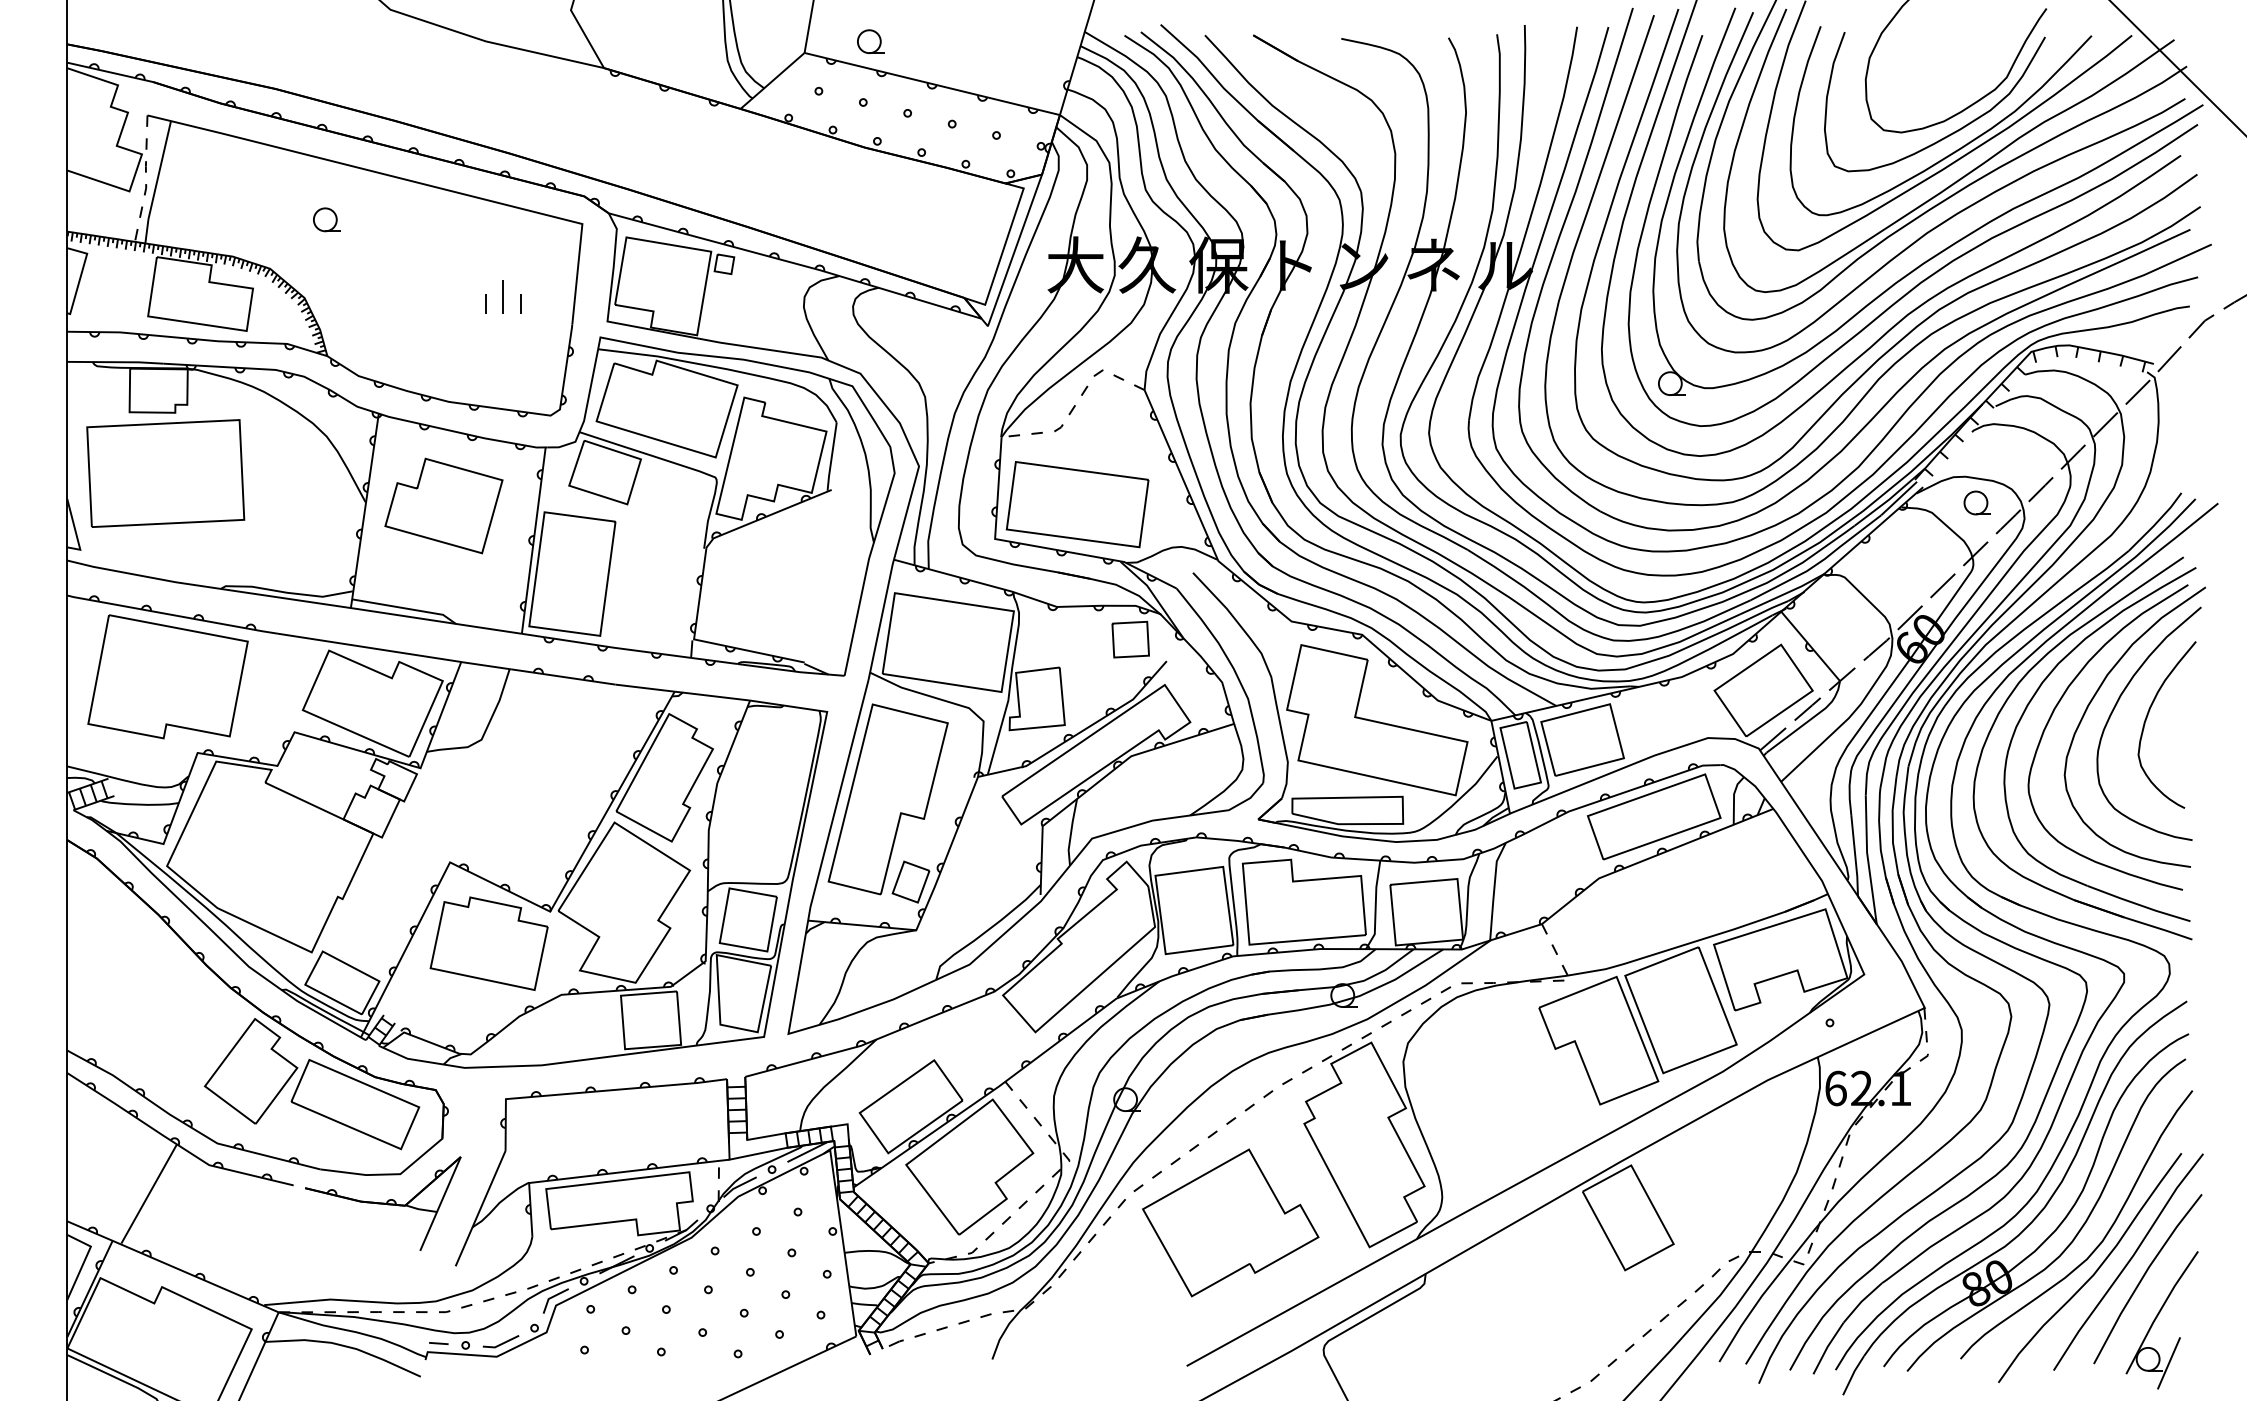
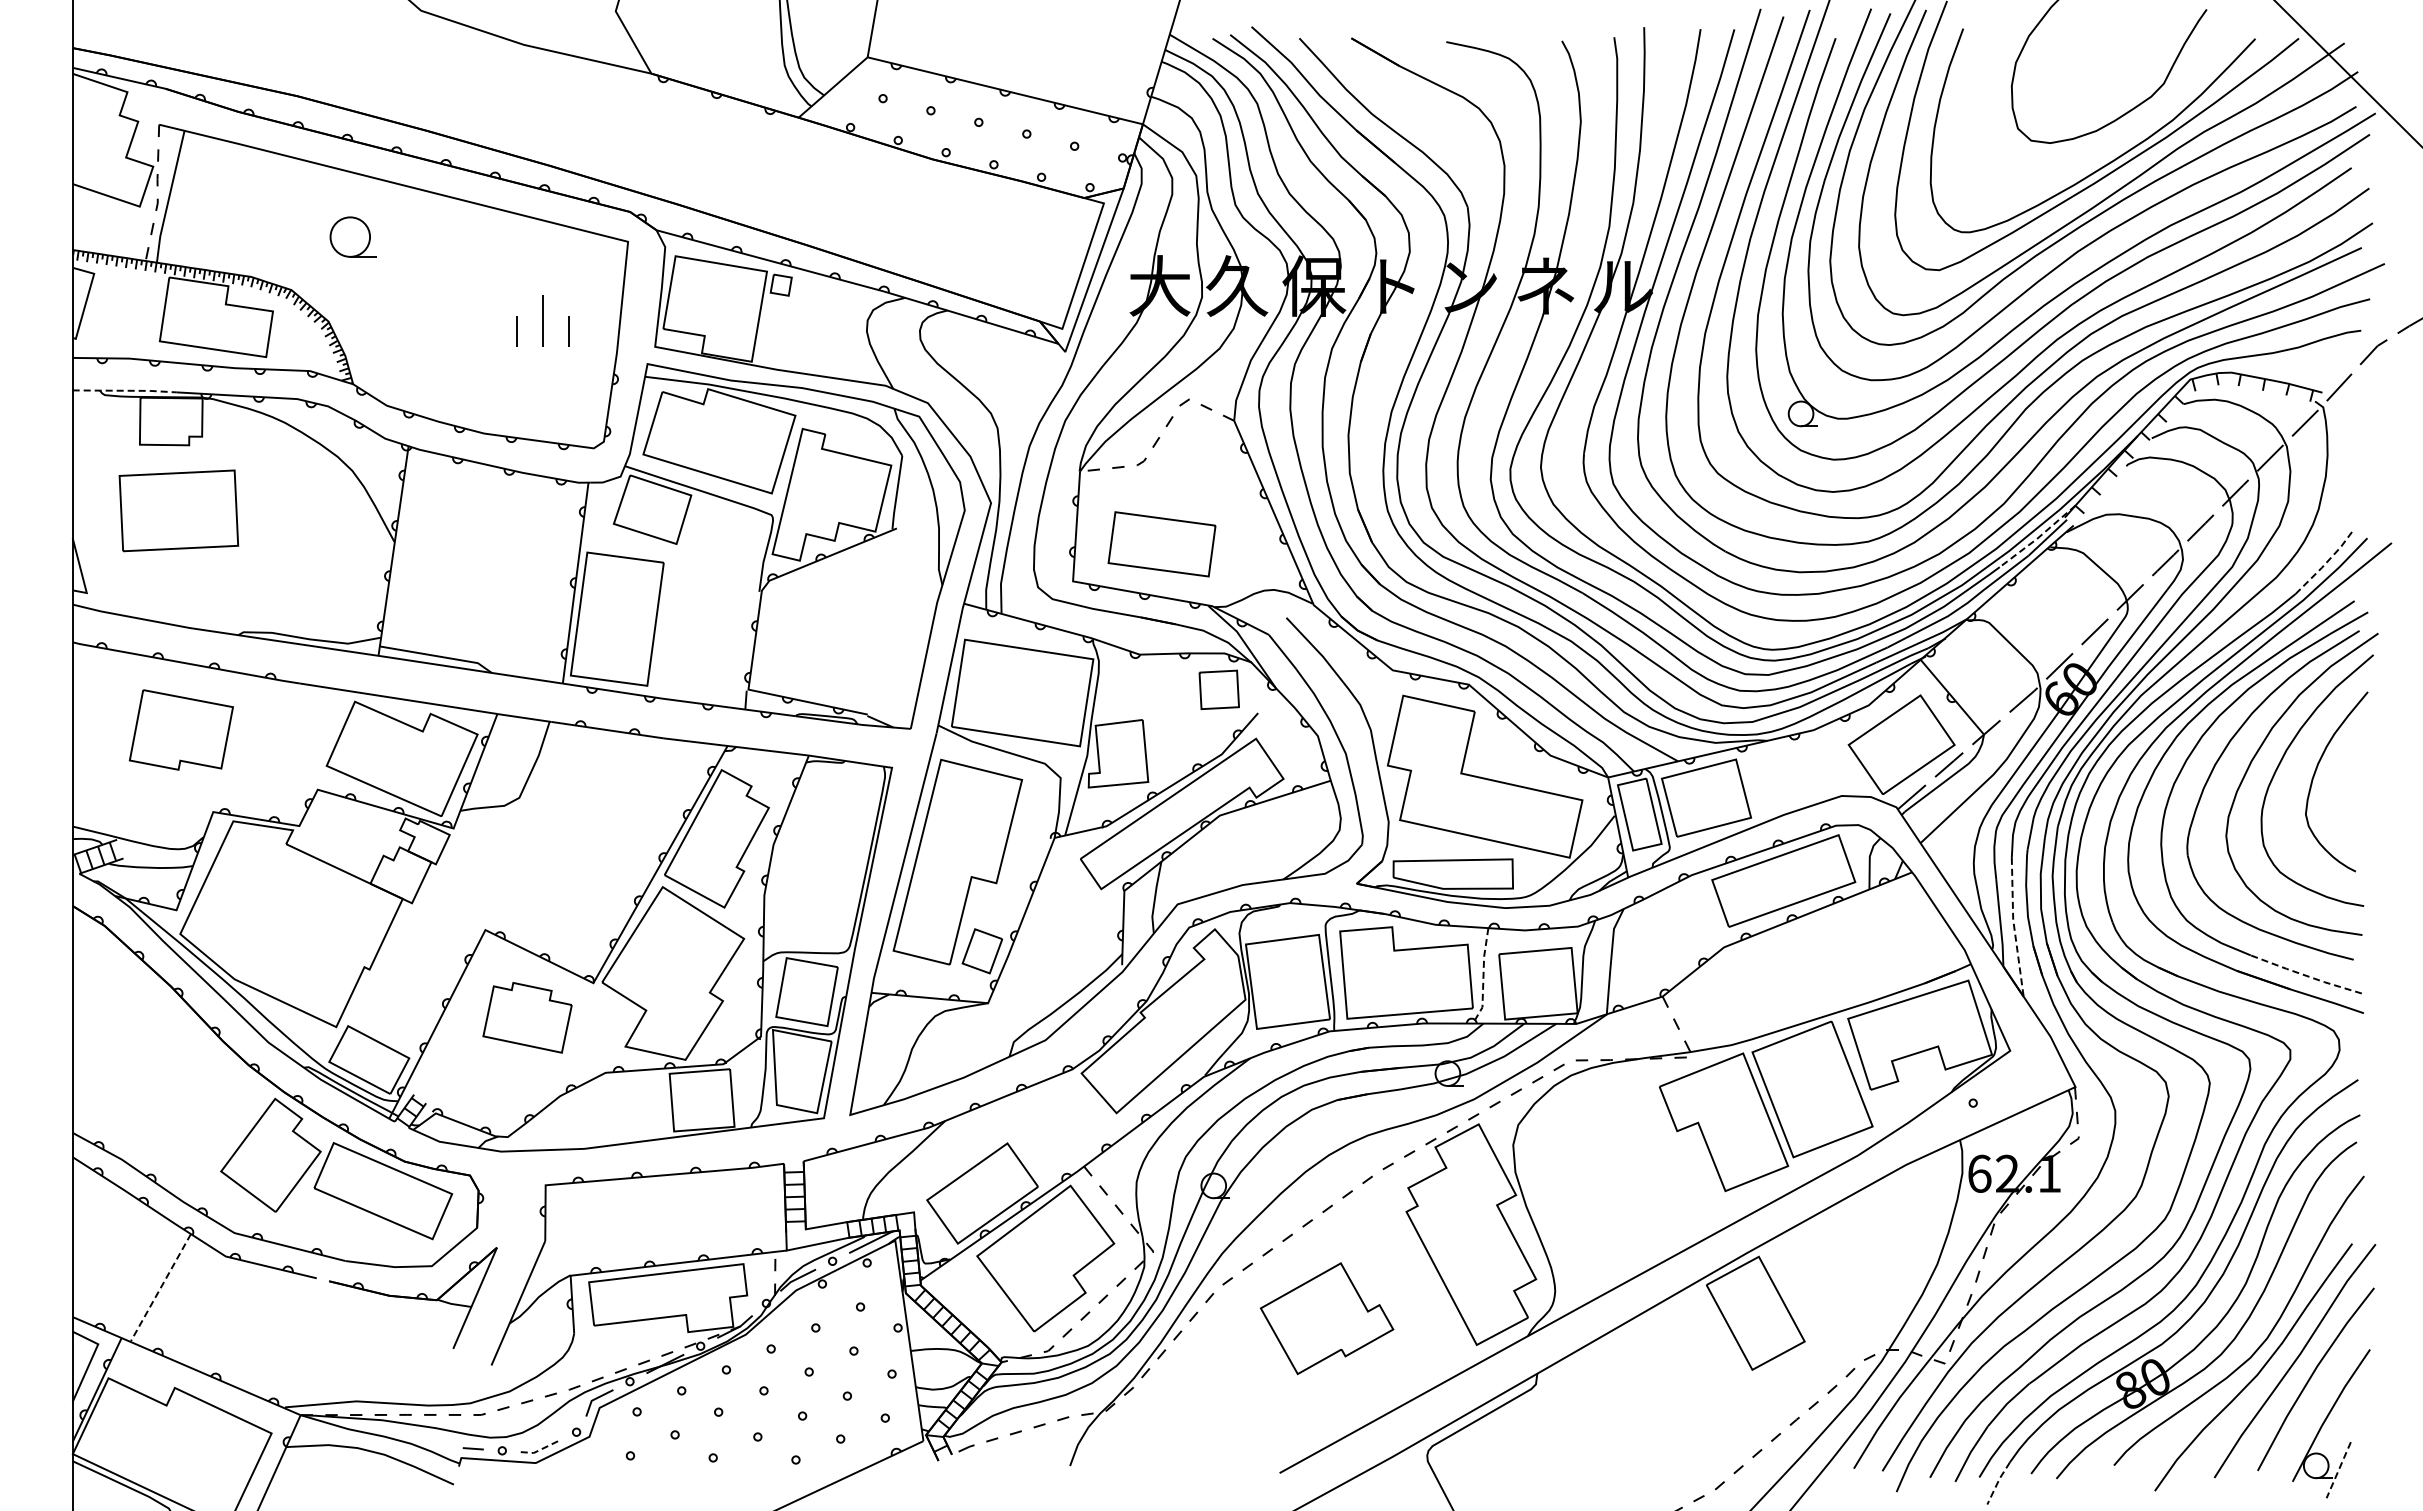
part: (870, 41) -> (938, 45), removed
curve: (1949, 133) -> (2102, 144), removed
part: (325, 220) -> (351, 237), size x1.6
part: (503, 297) -> (542, 320), size x1.4
line: (115, 361) -> (124, 390), solid -> dashed
part: (165, 473) -> (178, 510), size x0.7
line: (1889, 499) -> (2037, 538), solid -> dashed
part: (1976, 502) -> (2131, 542), removed
part: (1077, 504) -> (1161, 544), size x0.7
part: (443, 505) -> (478, 545), removed
line: (2156, 522) -> (2325, 563), solid -> dashed
part: (168, 676) -> (181, 729), size x0.6
line: (1868, 860) -> (2014, 927), solid -> dashed
line: (2138, 904) -> (2305, 975), solid -> dashed
line: (1375, 906) -> (1483, 977), solid -> dashed
part: (489, 943) -> (527, 1017), size x0.7
line: (148, 1193) -> (160, 1287), solid -> dashed
part: (1230, 1222) -> (1326, 1318), size x0.7
line: (501, 1344) -> (540, 1449), solid -> dashed
line: (2168, 1363) -> (2338, 1470), solid -> dashed
line: (1852, 1374) -> (1997, 1482), solid -> dashed

